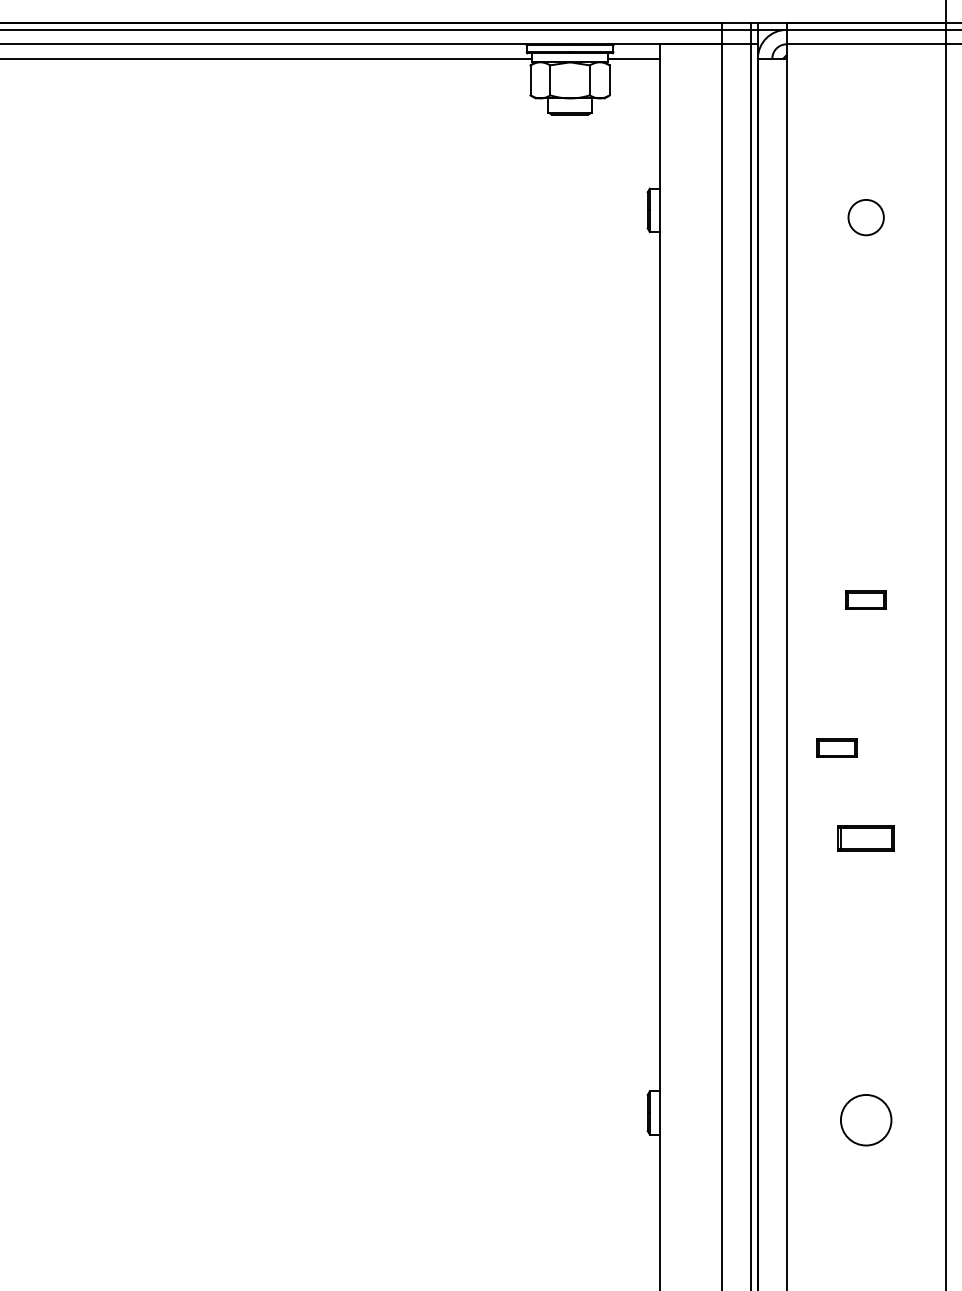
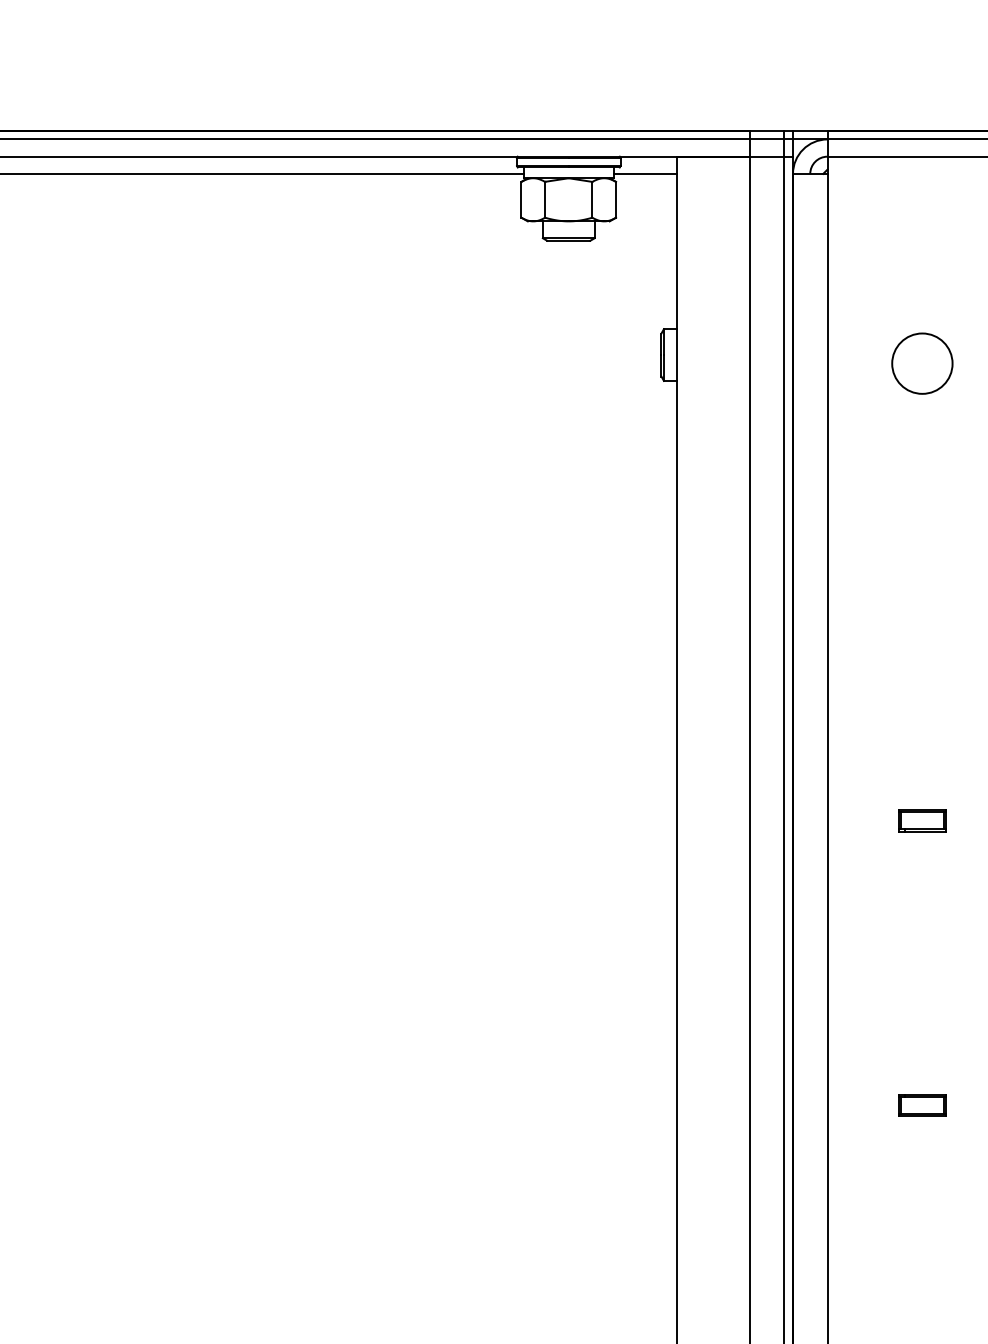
circle: (865, 217) -> (921, 363), size x1.43
part: (836, 747) -> (886, 996), removed
part: (865, 838) -> (921, 1105), size x0.71

